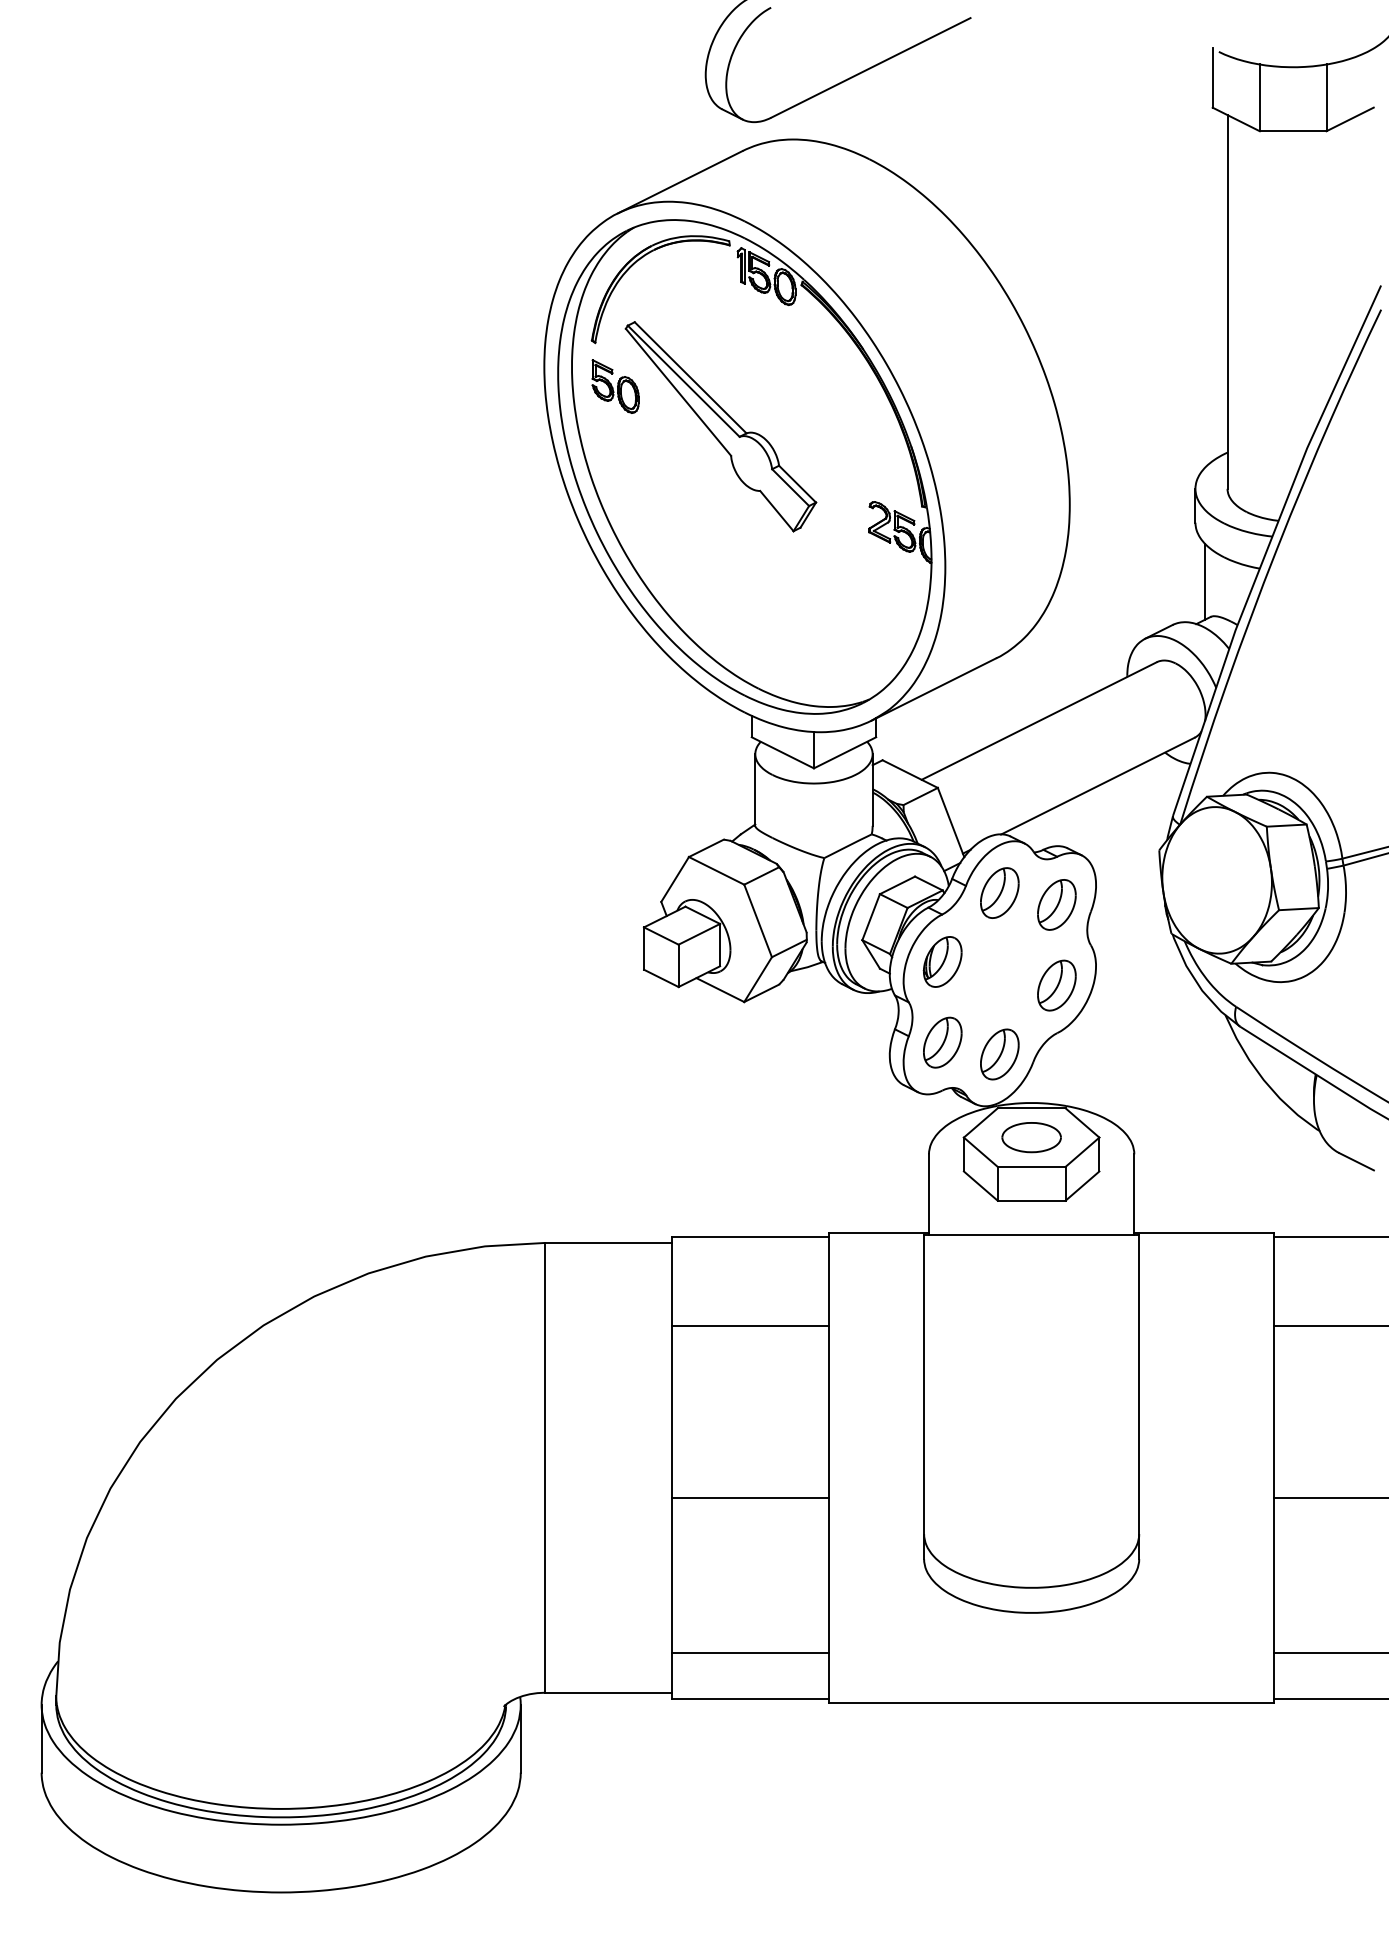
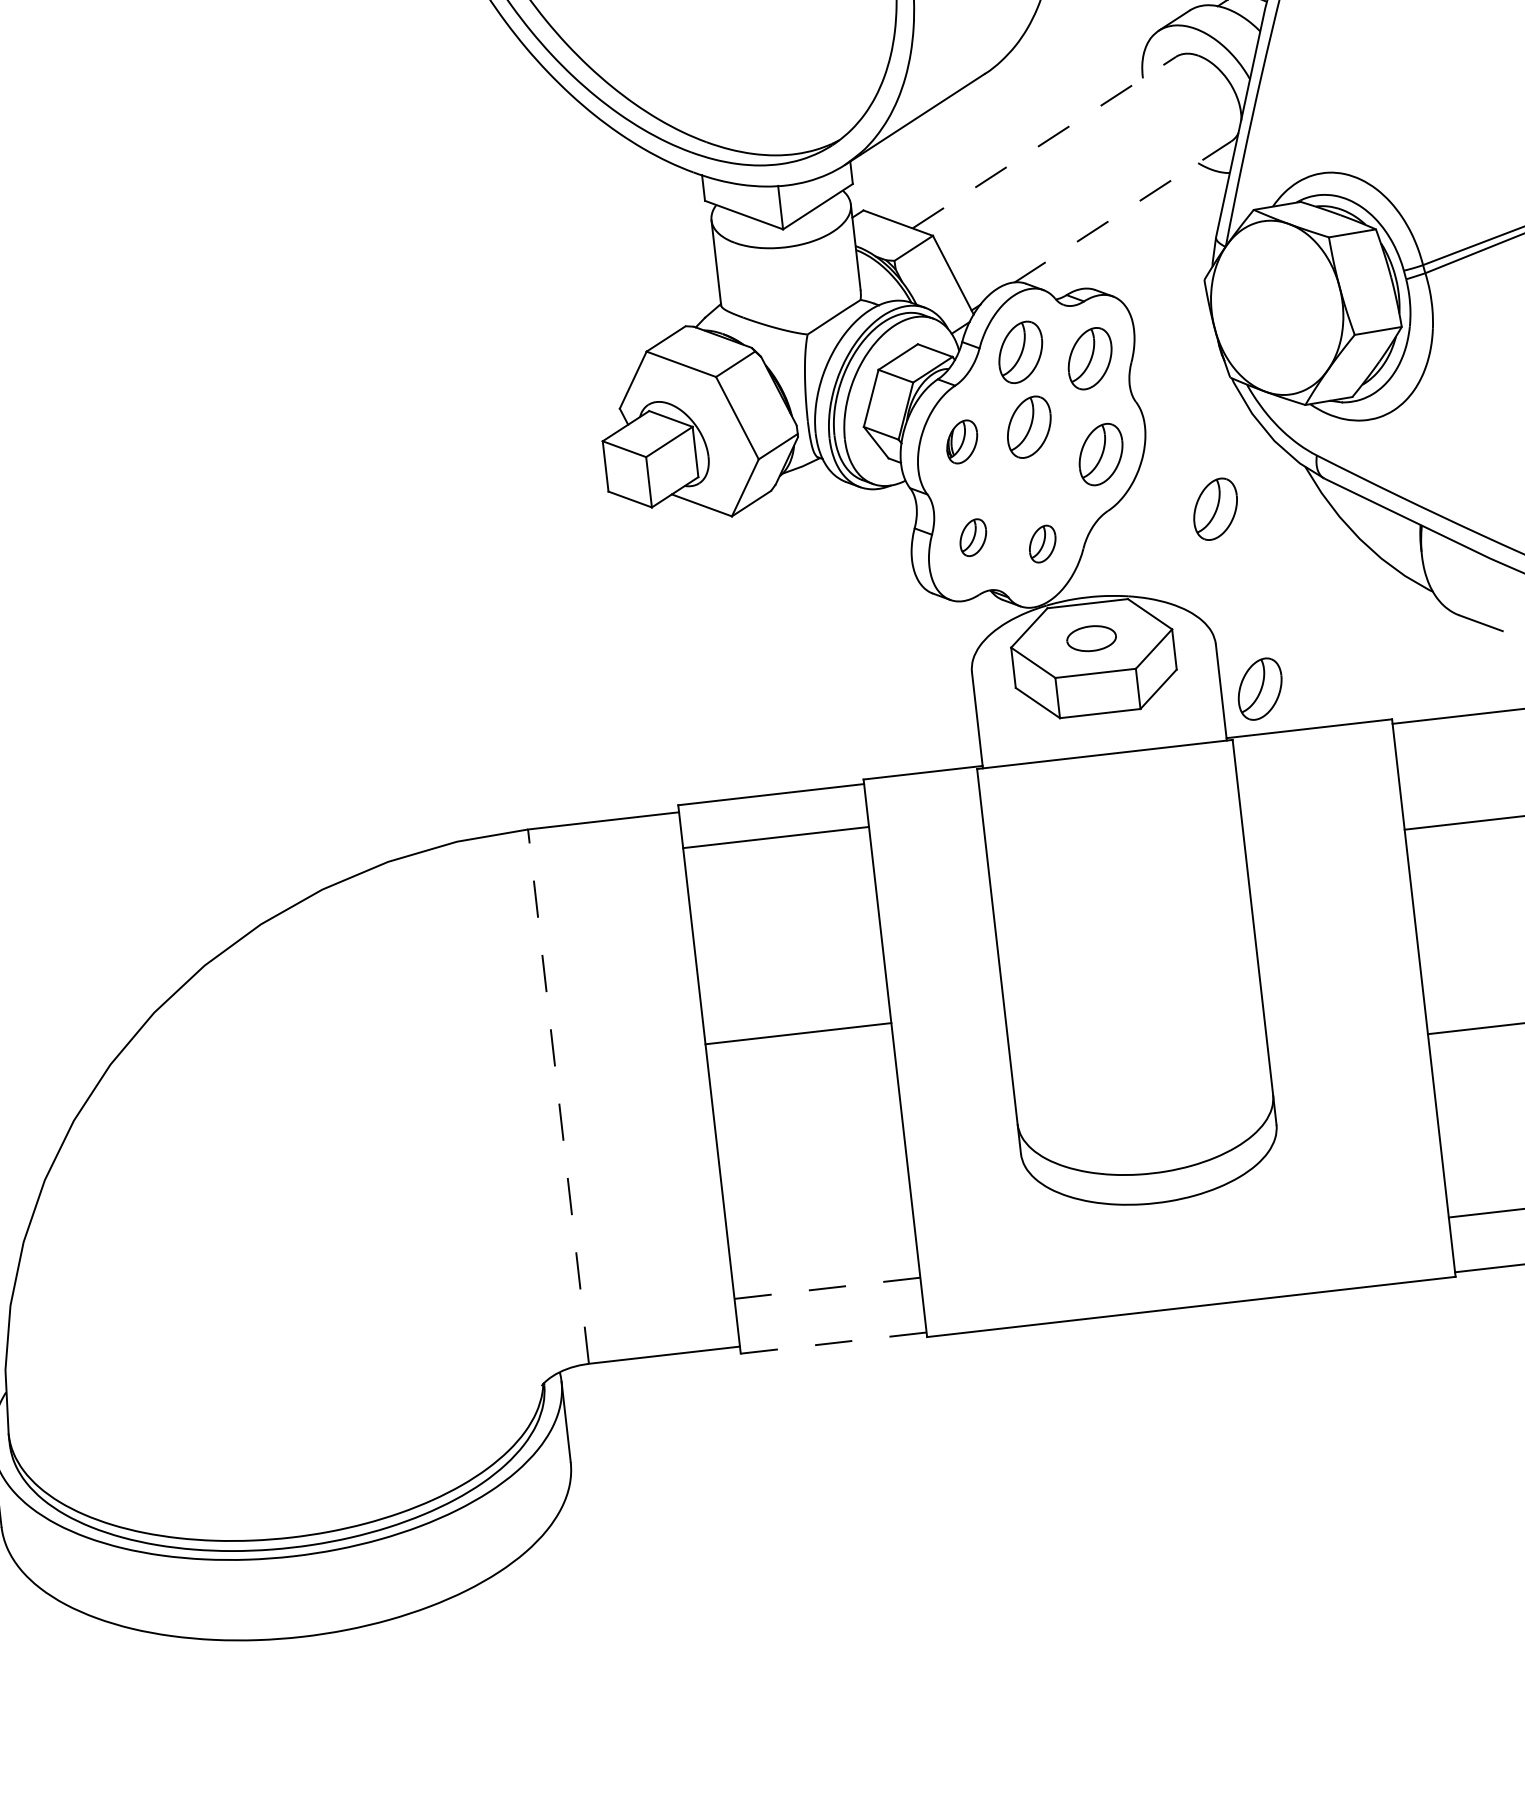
line: (1039, 720) -> (1044, 141), solid -> dashed
line: (1098, 785) -> (1123, 211), solid -> dashed
part: (999, 955) -> (1028, 426), added
part: (942, 961) -> (961, 441), size x0.7
part: (1146, 1041) -> (1215, 508), added
part: (942, 1042) -> (972, 537), size x0.6
part: (999, 1054) -> (1042, 544), size x0.6
part: (1031, 1137) -> (1091, 638), size x0.7
part: (1166, 1195) -> (1259, 689), added
line: (750, 1326) -> (776, 838), moved
line: (545, 1467) -> (558, 1096), solid -> dashed
line: (750, 1498) -> (798, 1034), moved
line: (751, 1652) -> (828, 1288), solid -> dashed
line: (751, 1698) -> (834, 1342), solid -> dashed

